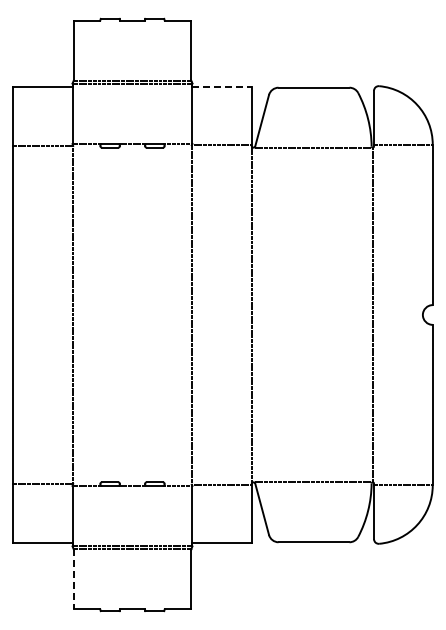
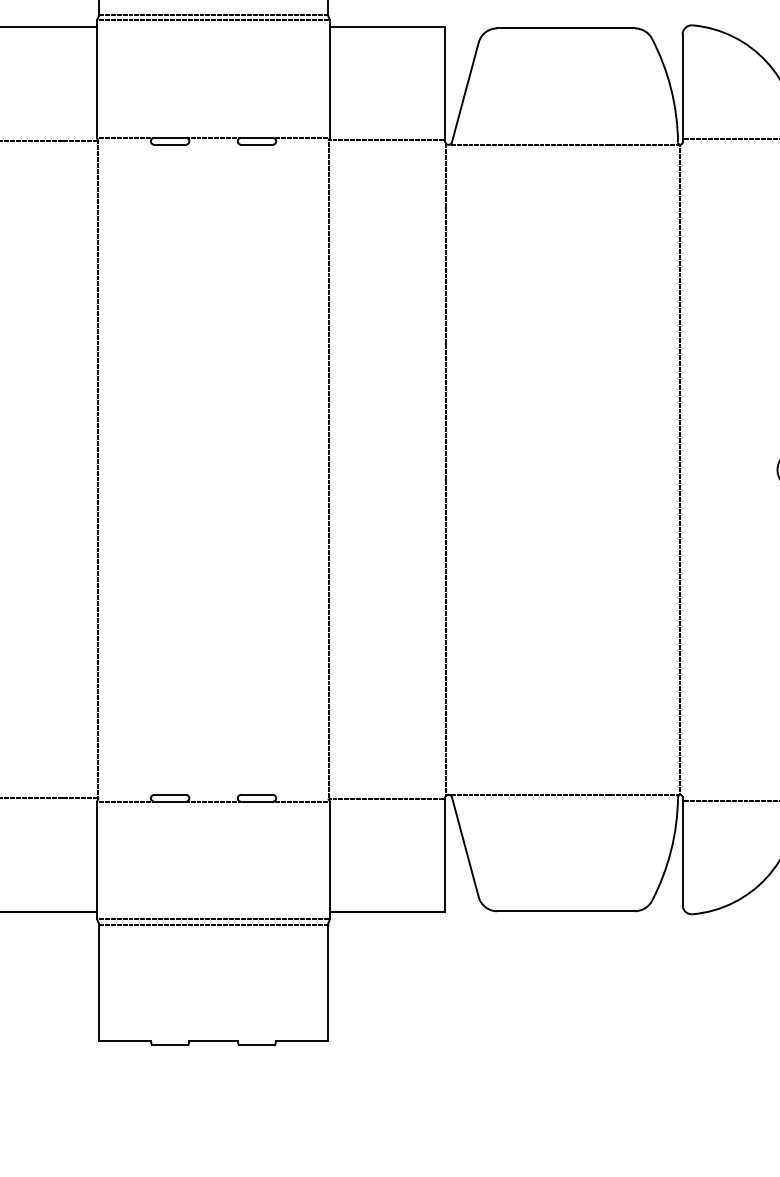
line: (222, 87) -> (388, 27), dashed -> solid
line: (73, 579) -> (98, 983), dashed -> solid

